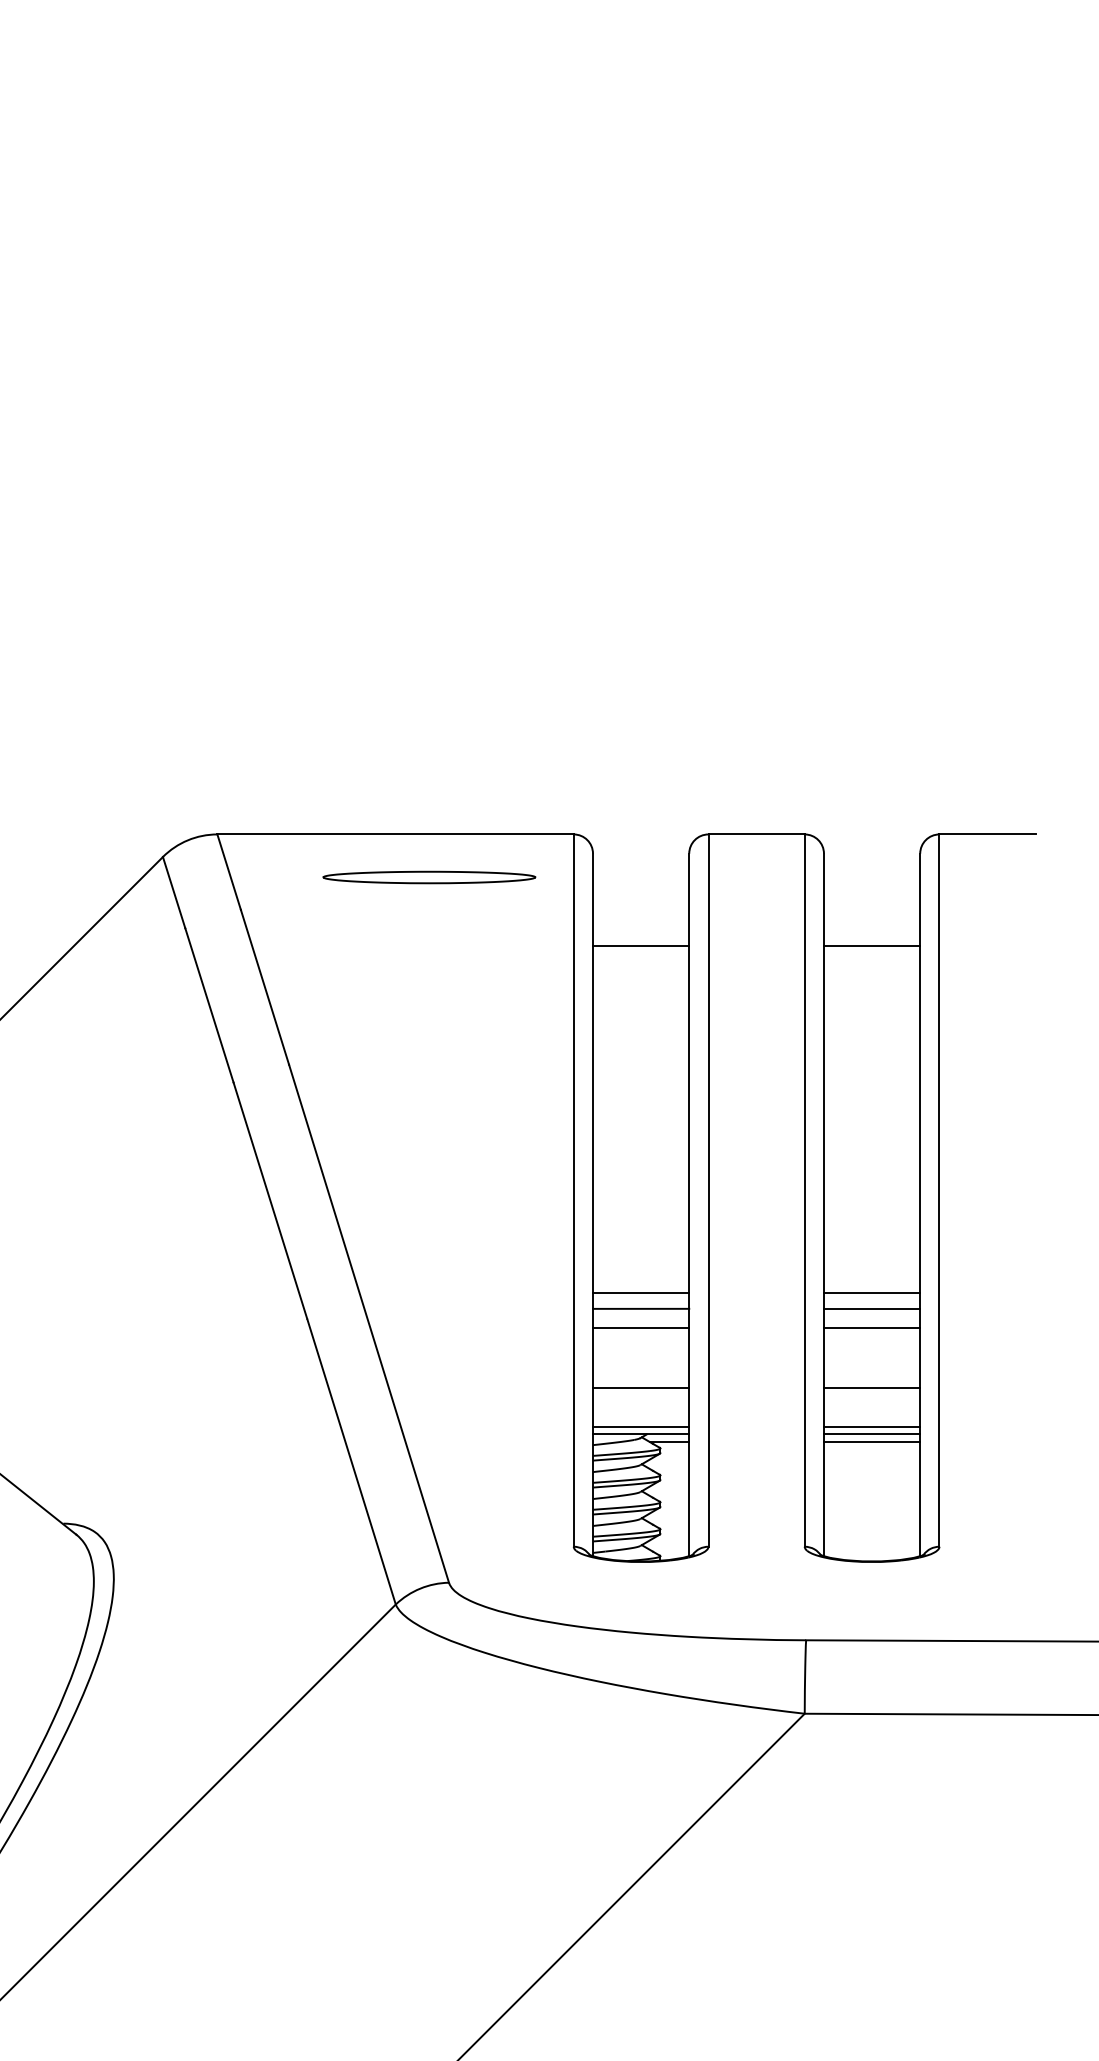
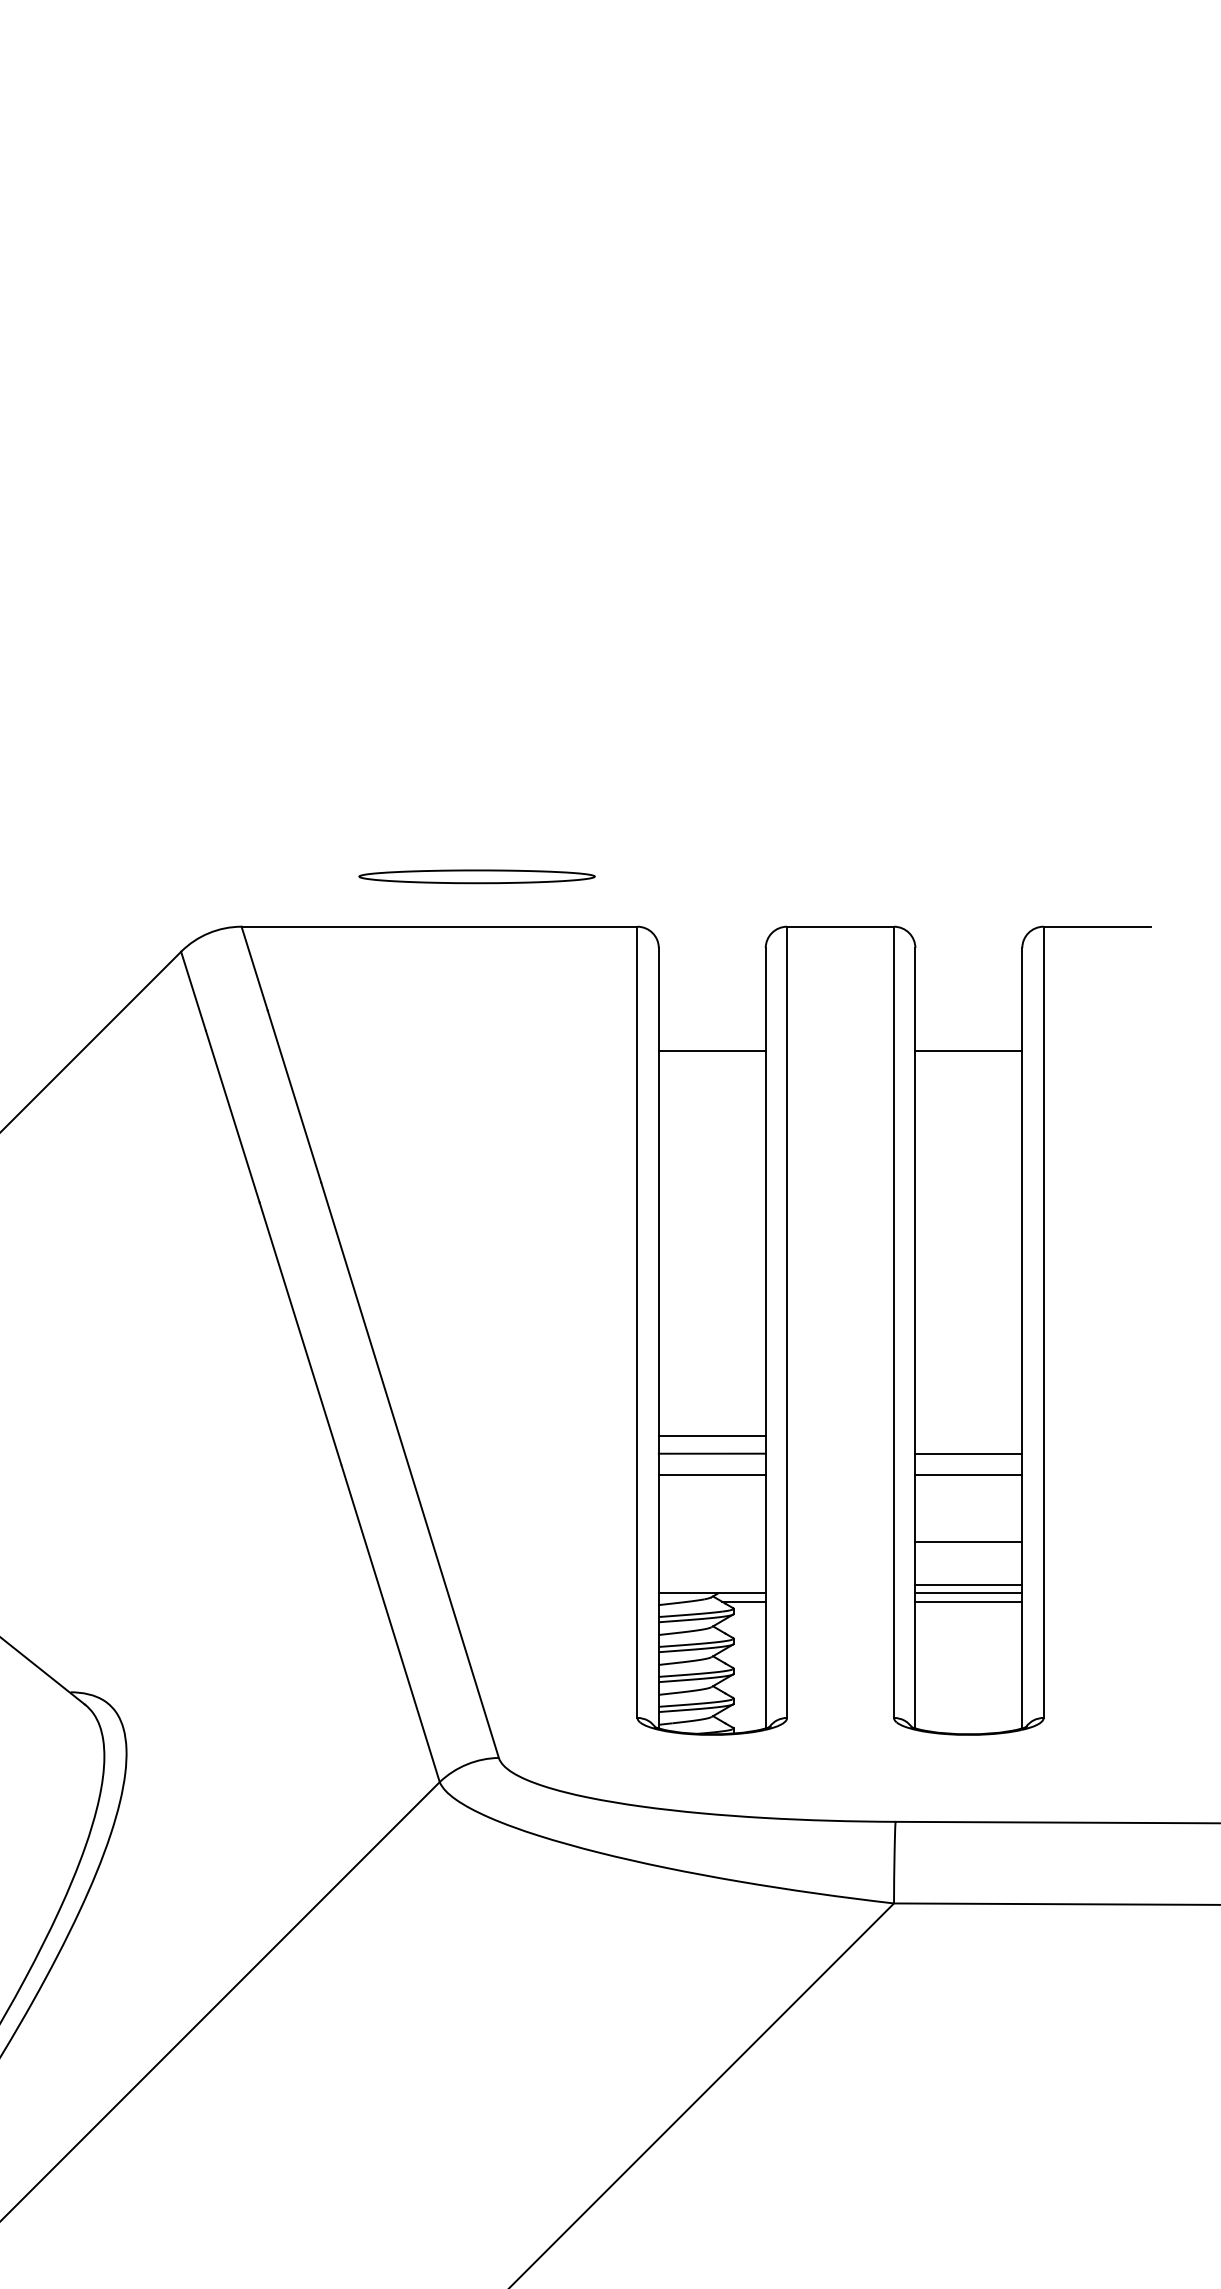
part: (429, 877) -> (477, 876), moved
line: (871, 1292) -> (968, 1435), removed
line: (641, 1388) -> (712, 1542), removed
line: (641, 1426) -> (712, 1584), removed

